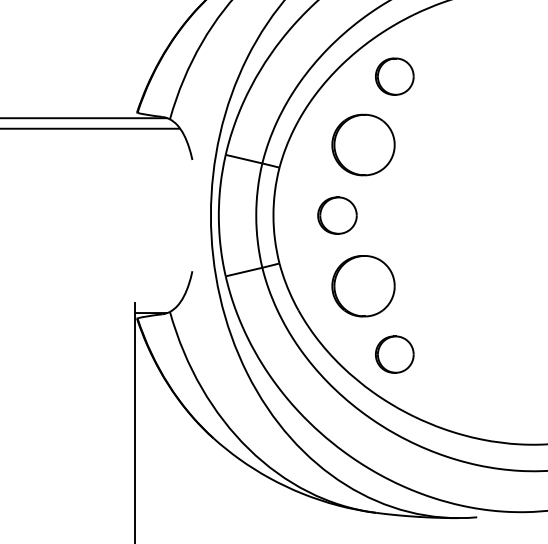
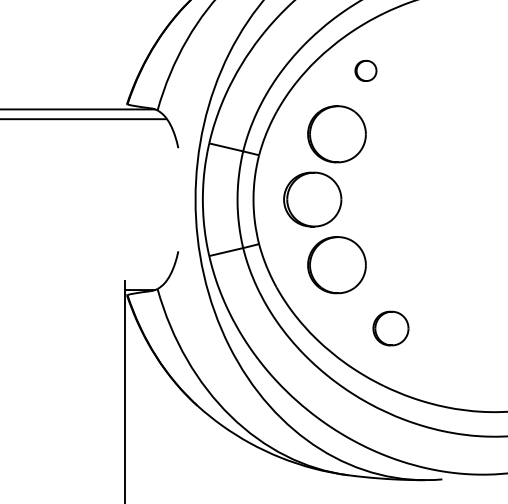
part: (394, 76) -> (365, 70), size x0.6
part: (337, 215) -> (312, 199), size x1.6
part: (394, 354) -> (390, 328), moved

